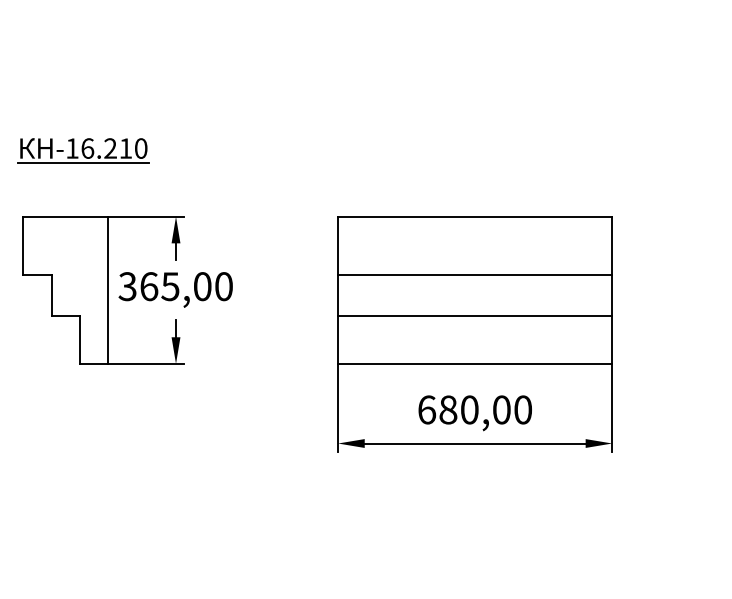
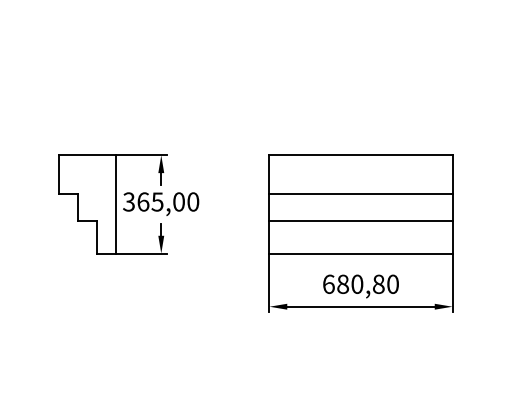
part: (81, 151) -> (98, 111), removed
text: (501, 410) -> (378, 284), 680,00 -> 680,80

